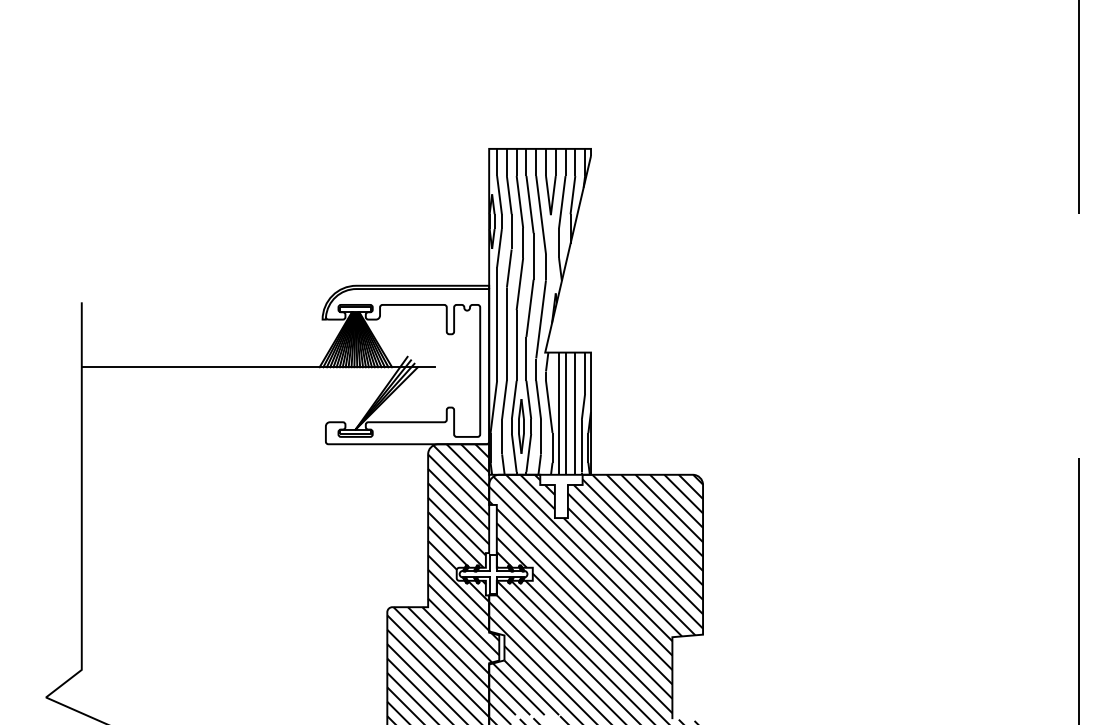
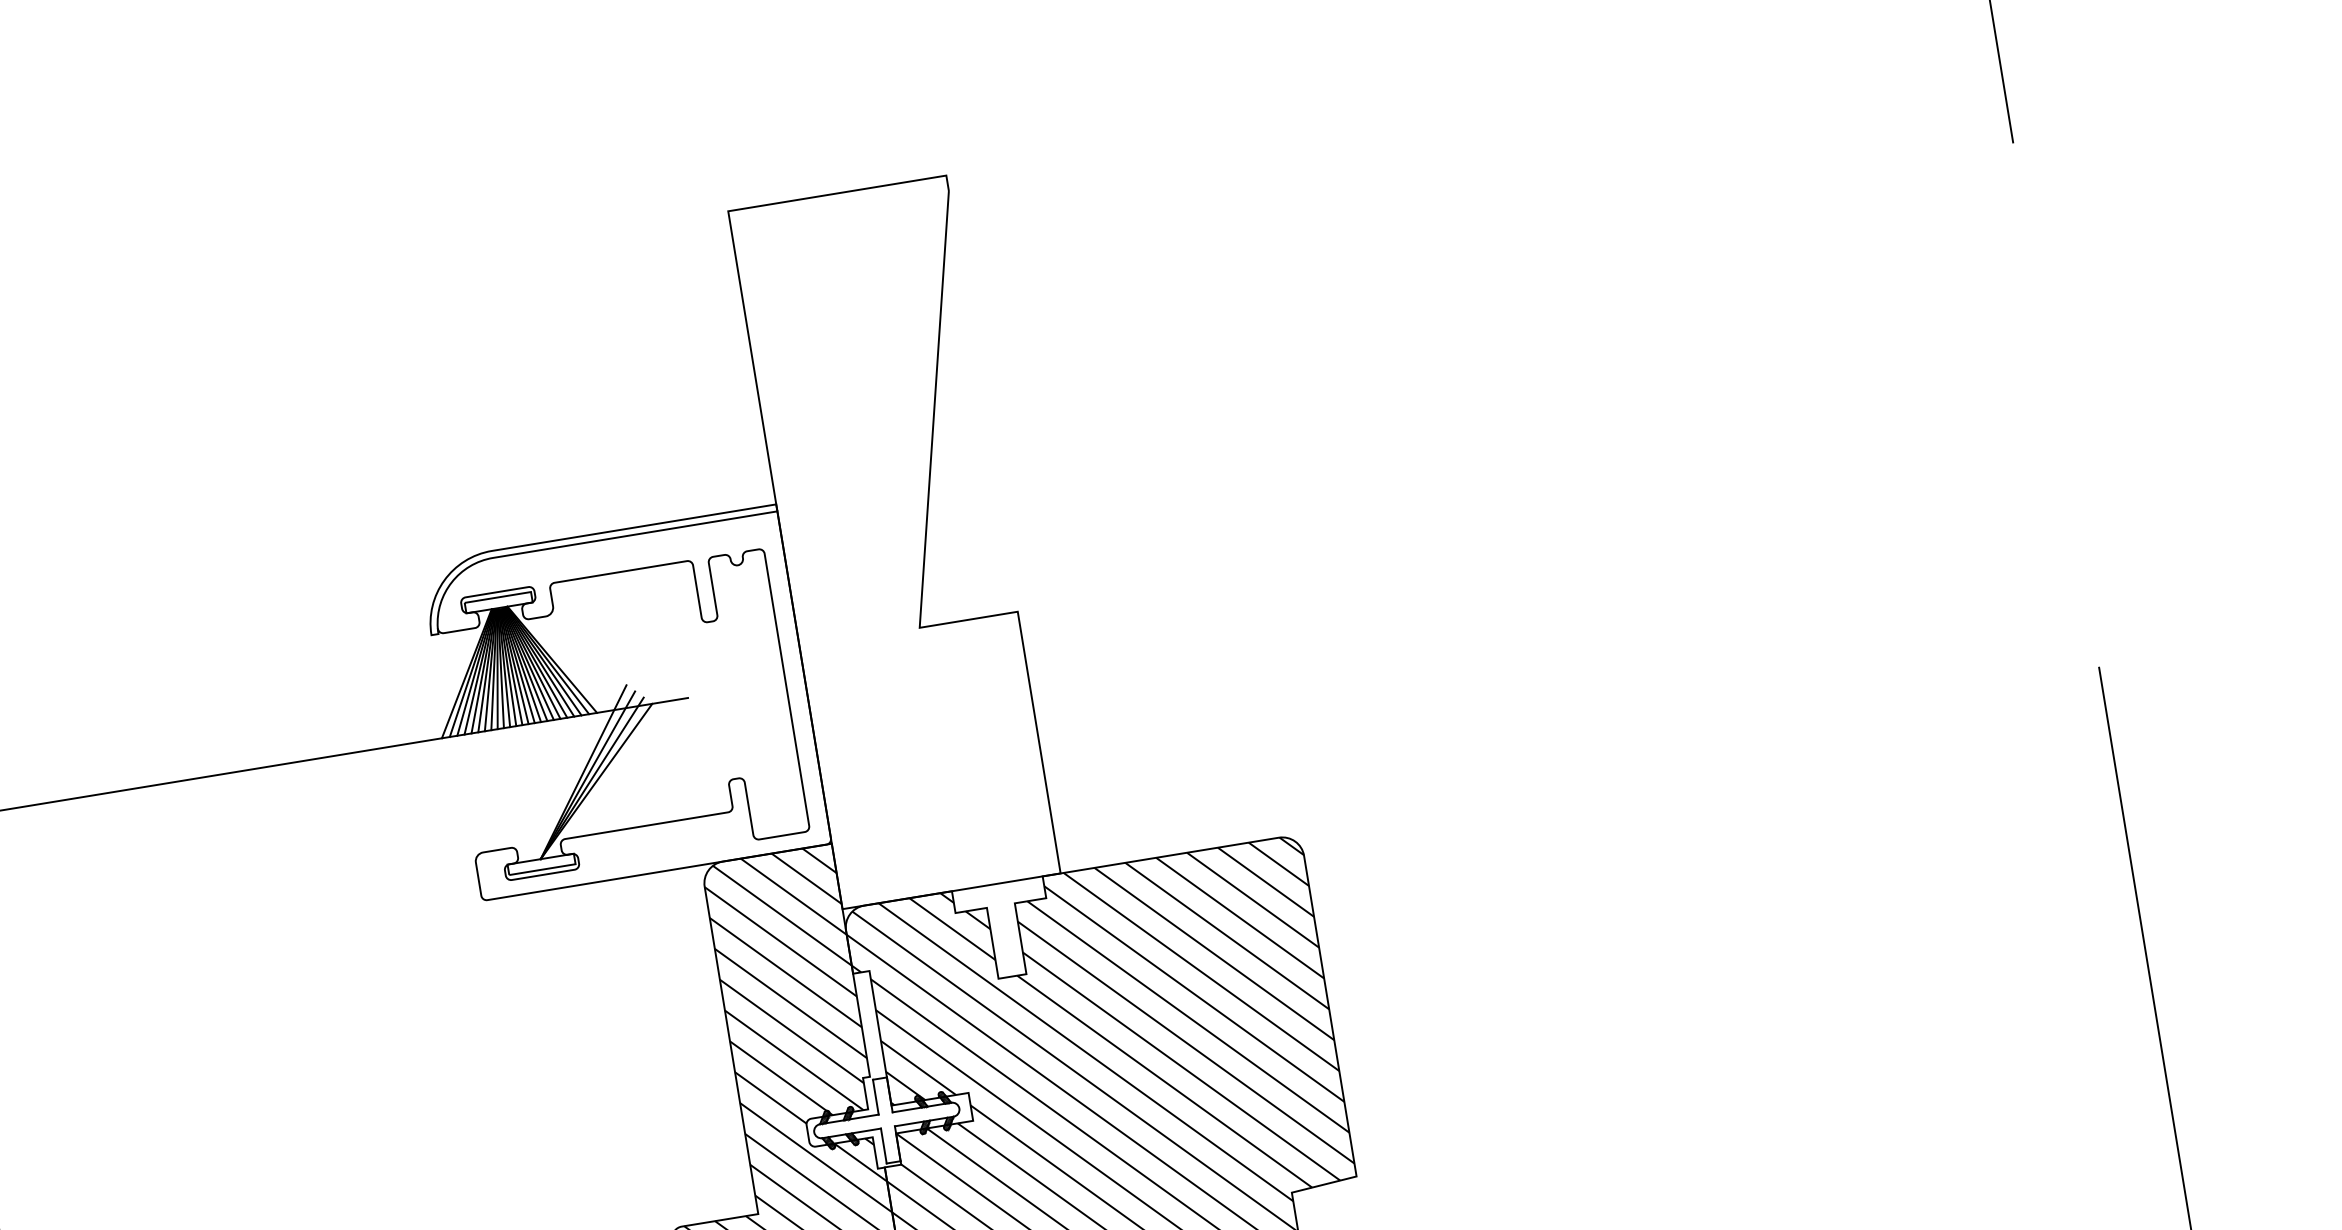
hatch: (540, 311) -> (895, 541), removed

